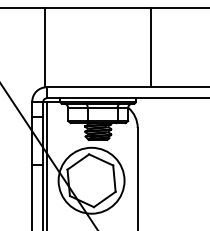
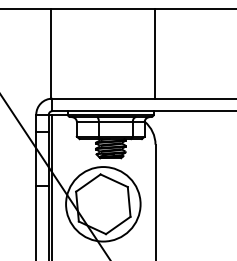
line: (150, 47) -> (154, 53), moved

